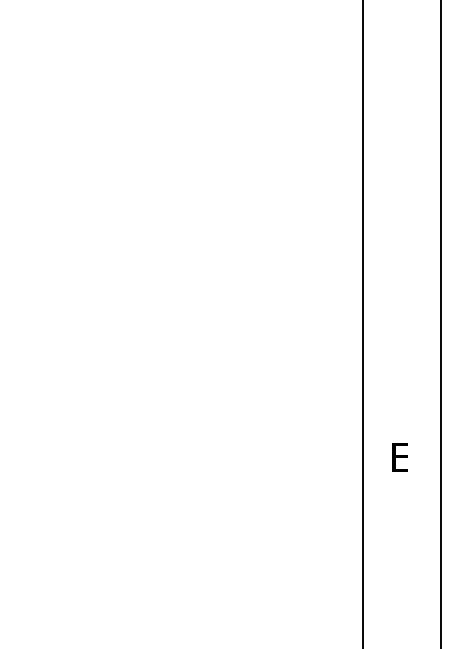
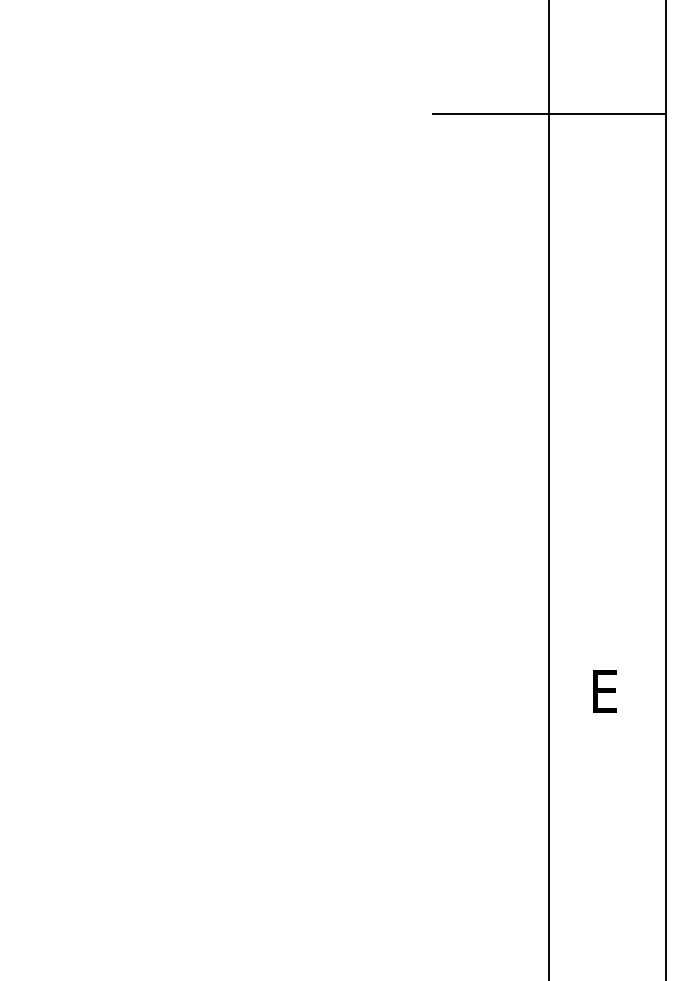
line: (363, 75) -> (549, 114), added

